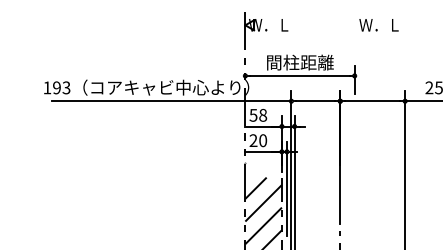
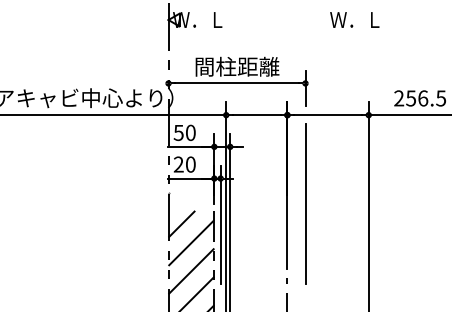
text: (378, 25) -> (354, 20), moved
text: (263, 115) -> (191, 133), 58 -> 50
line: (354, 172) -> (305, 204), added

